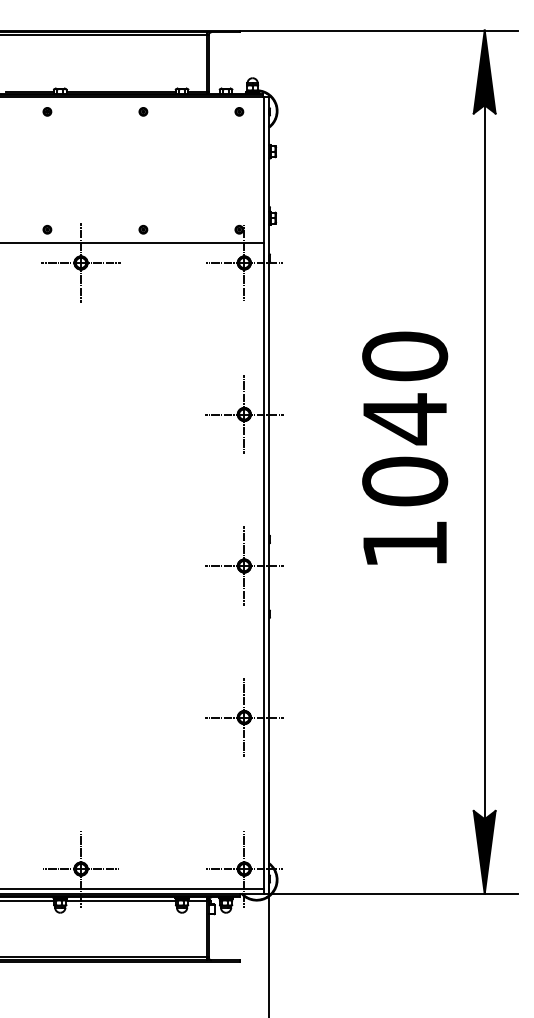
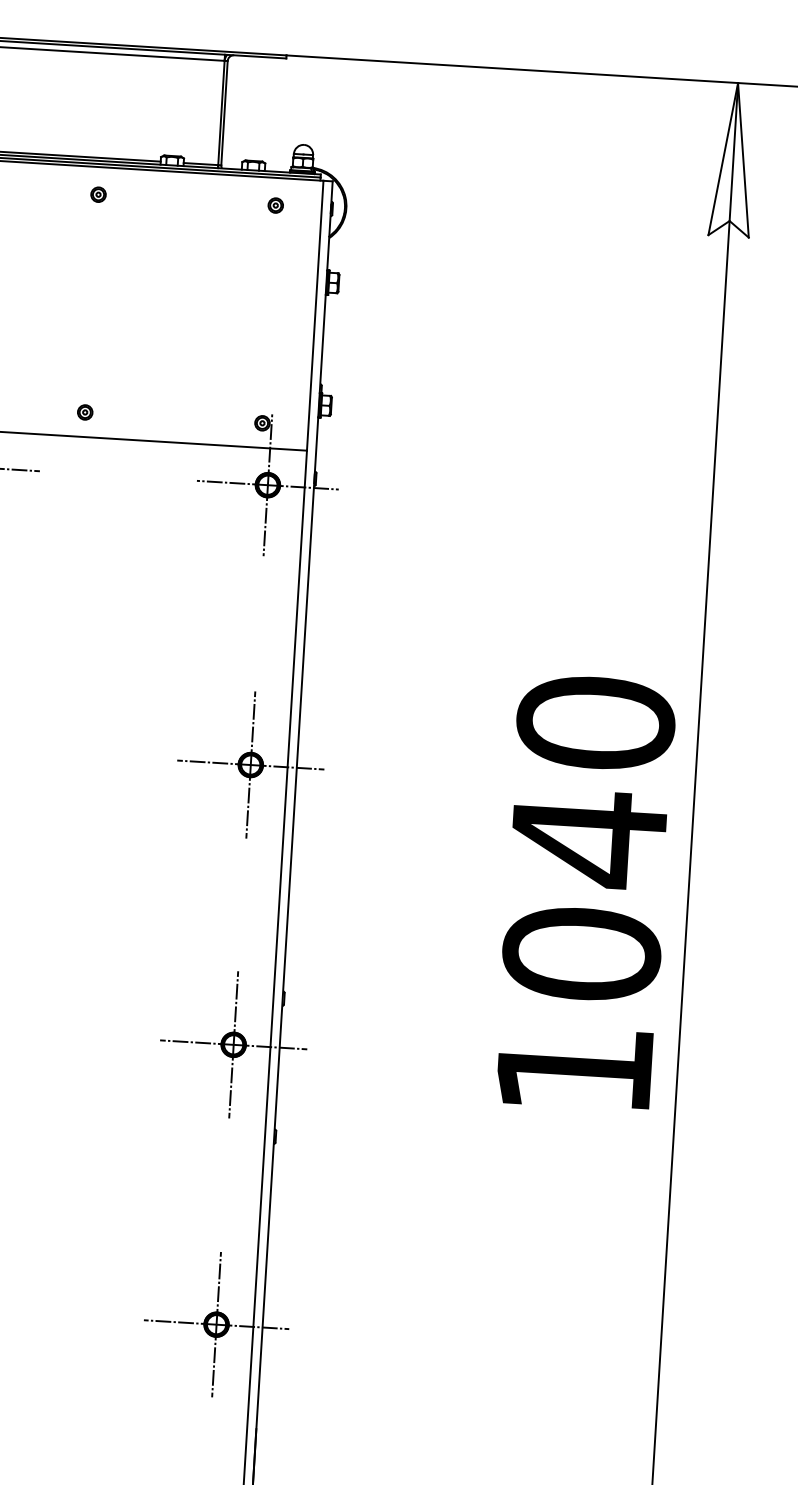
fill: (484, 71) -> (733, 158), removed
text: (405, 447) -> (586, 891), moved

